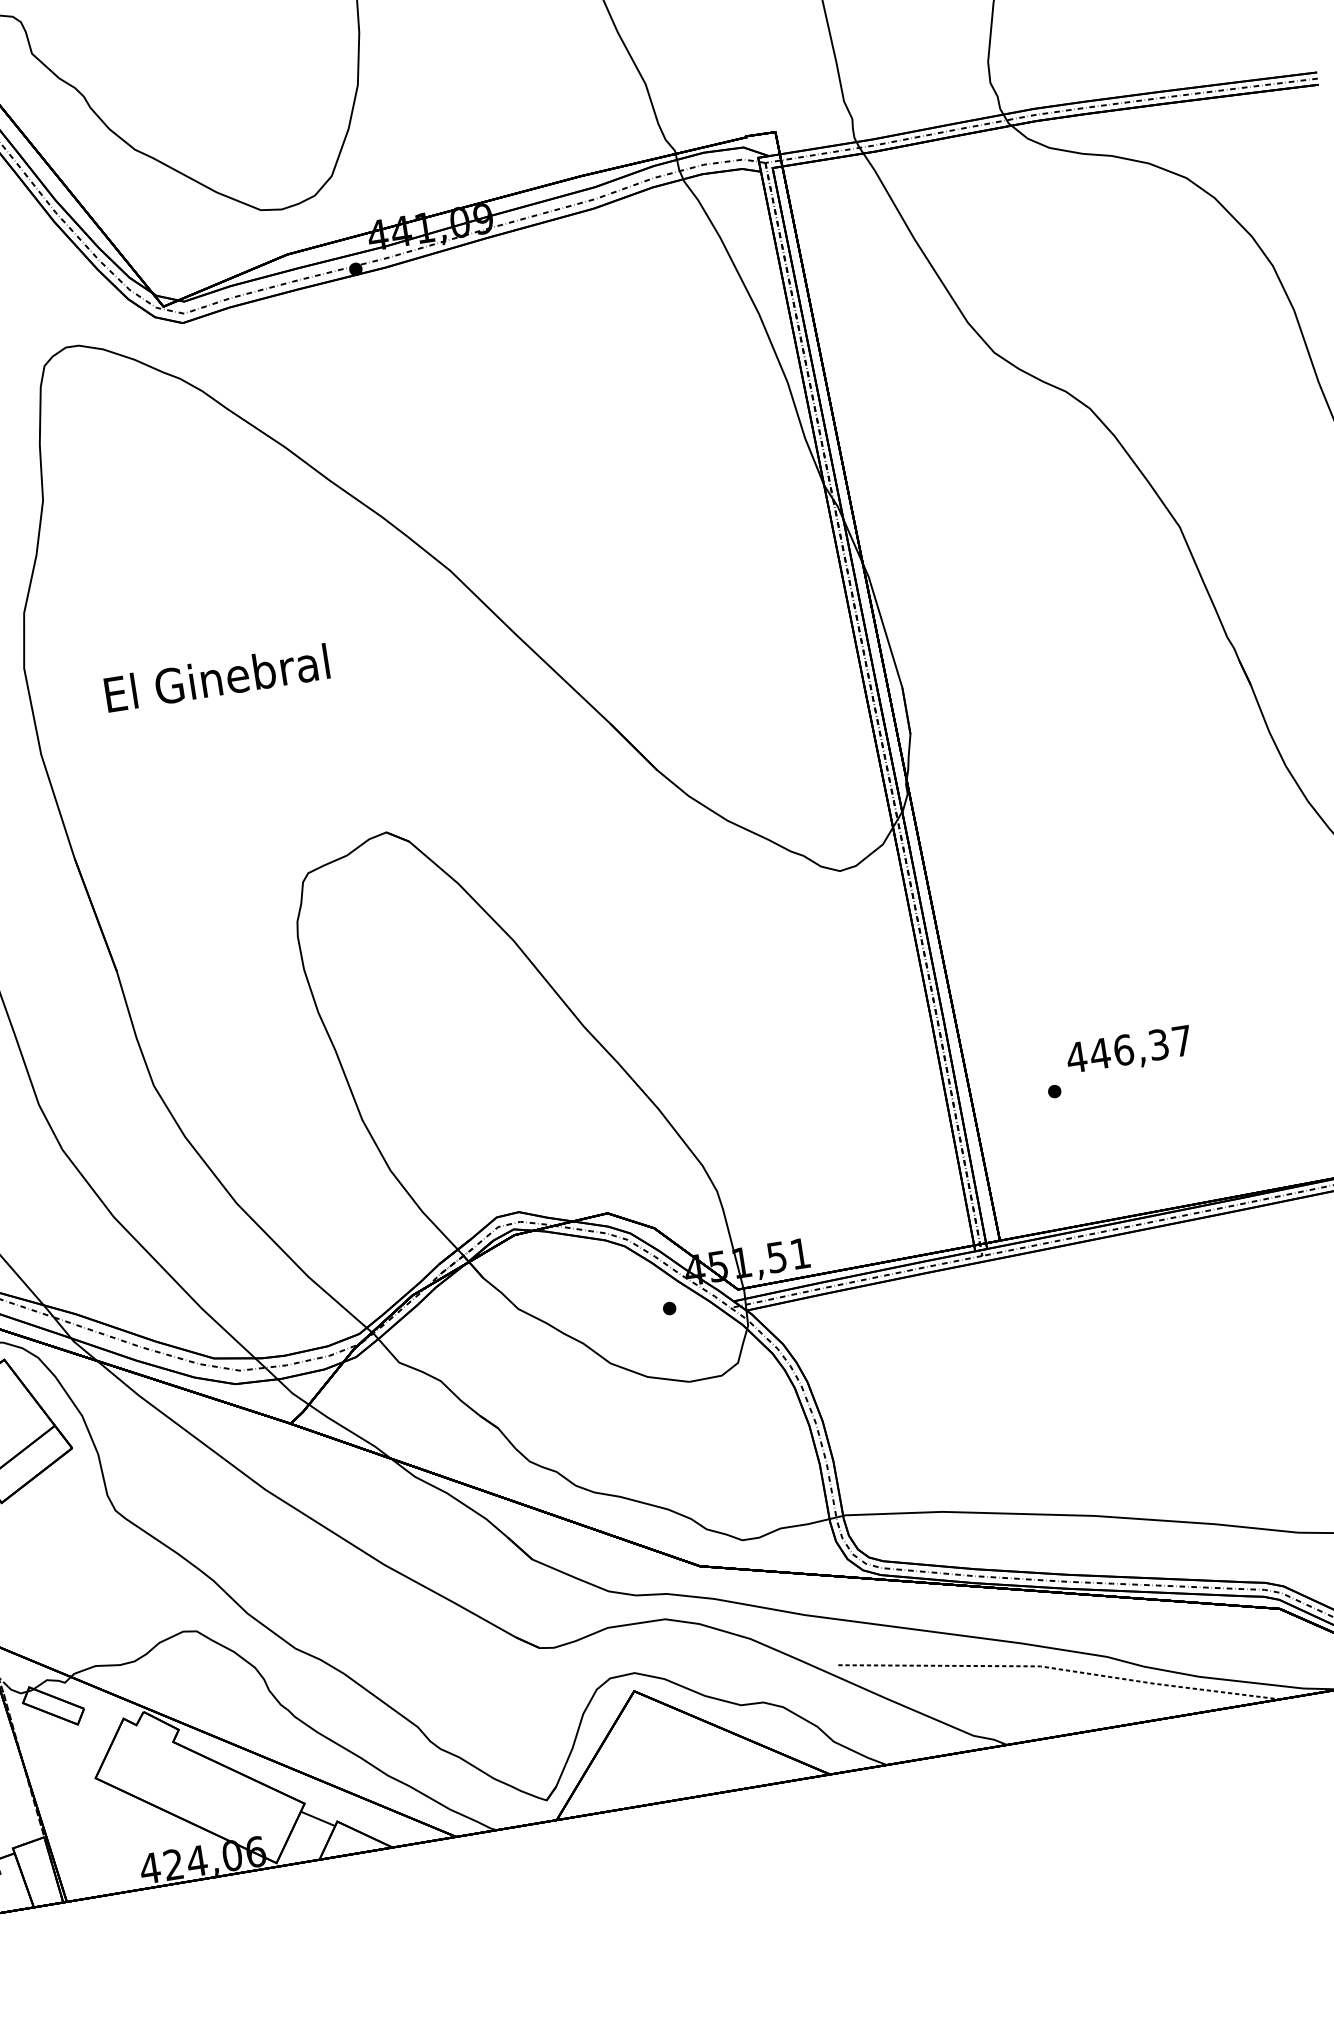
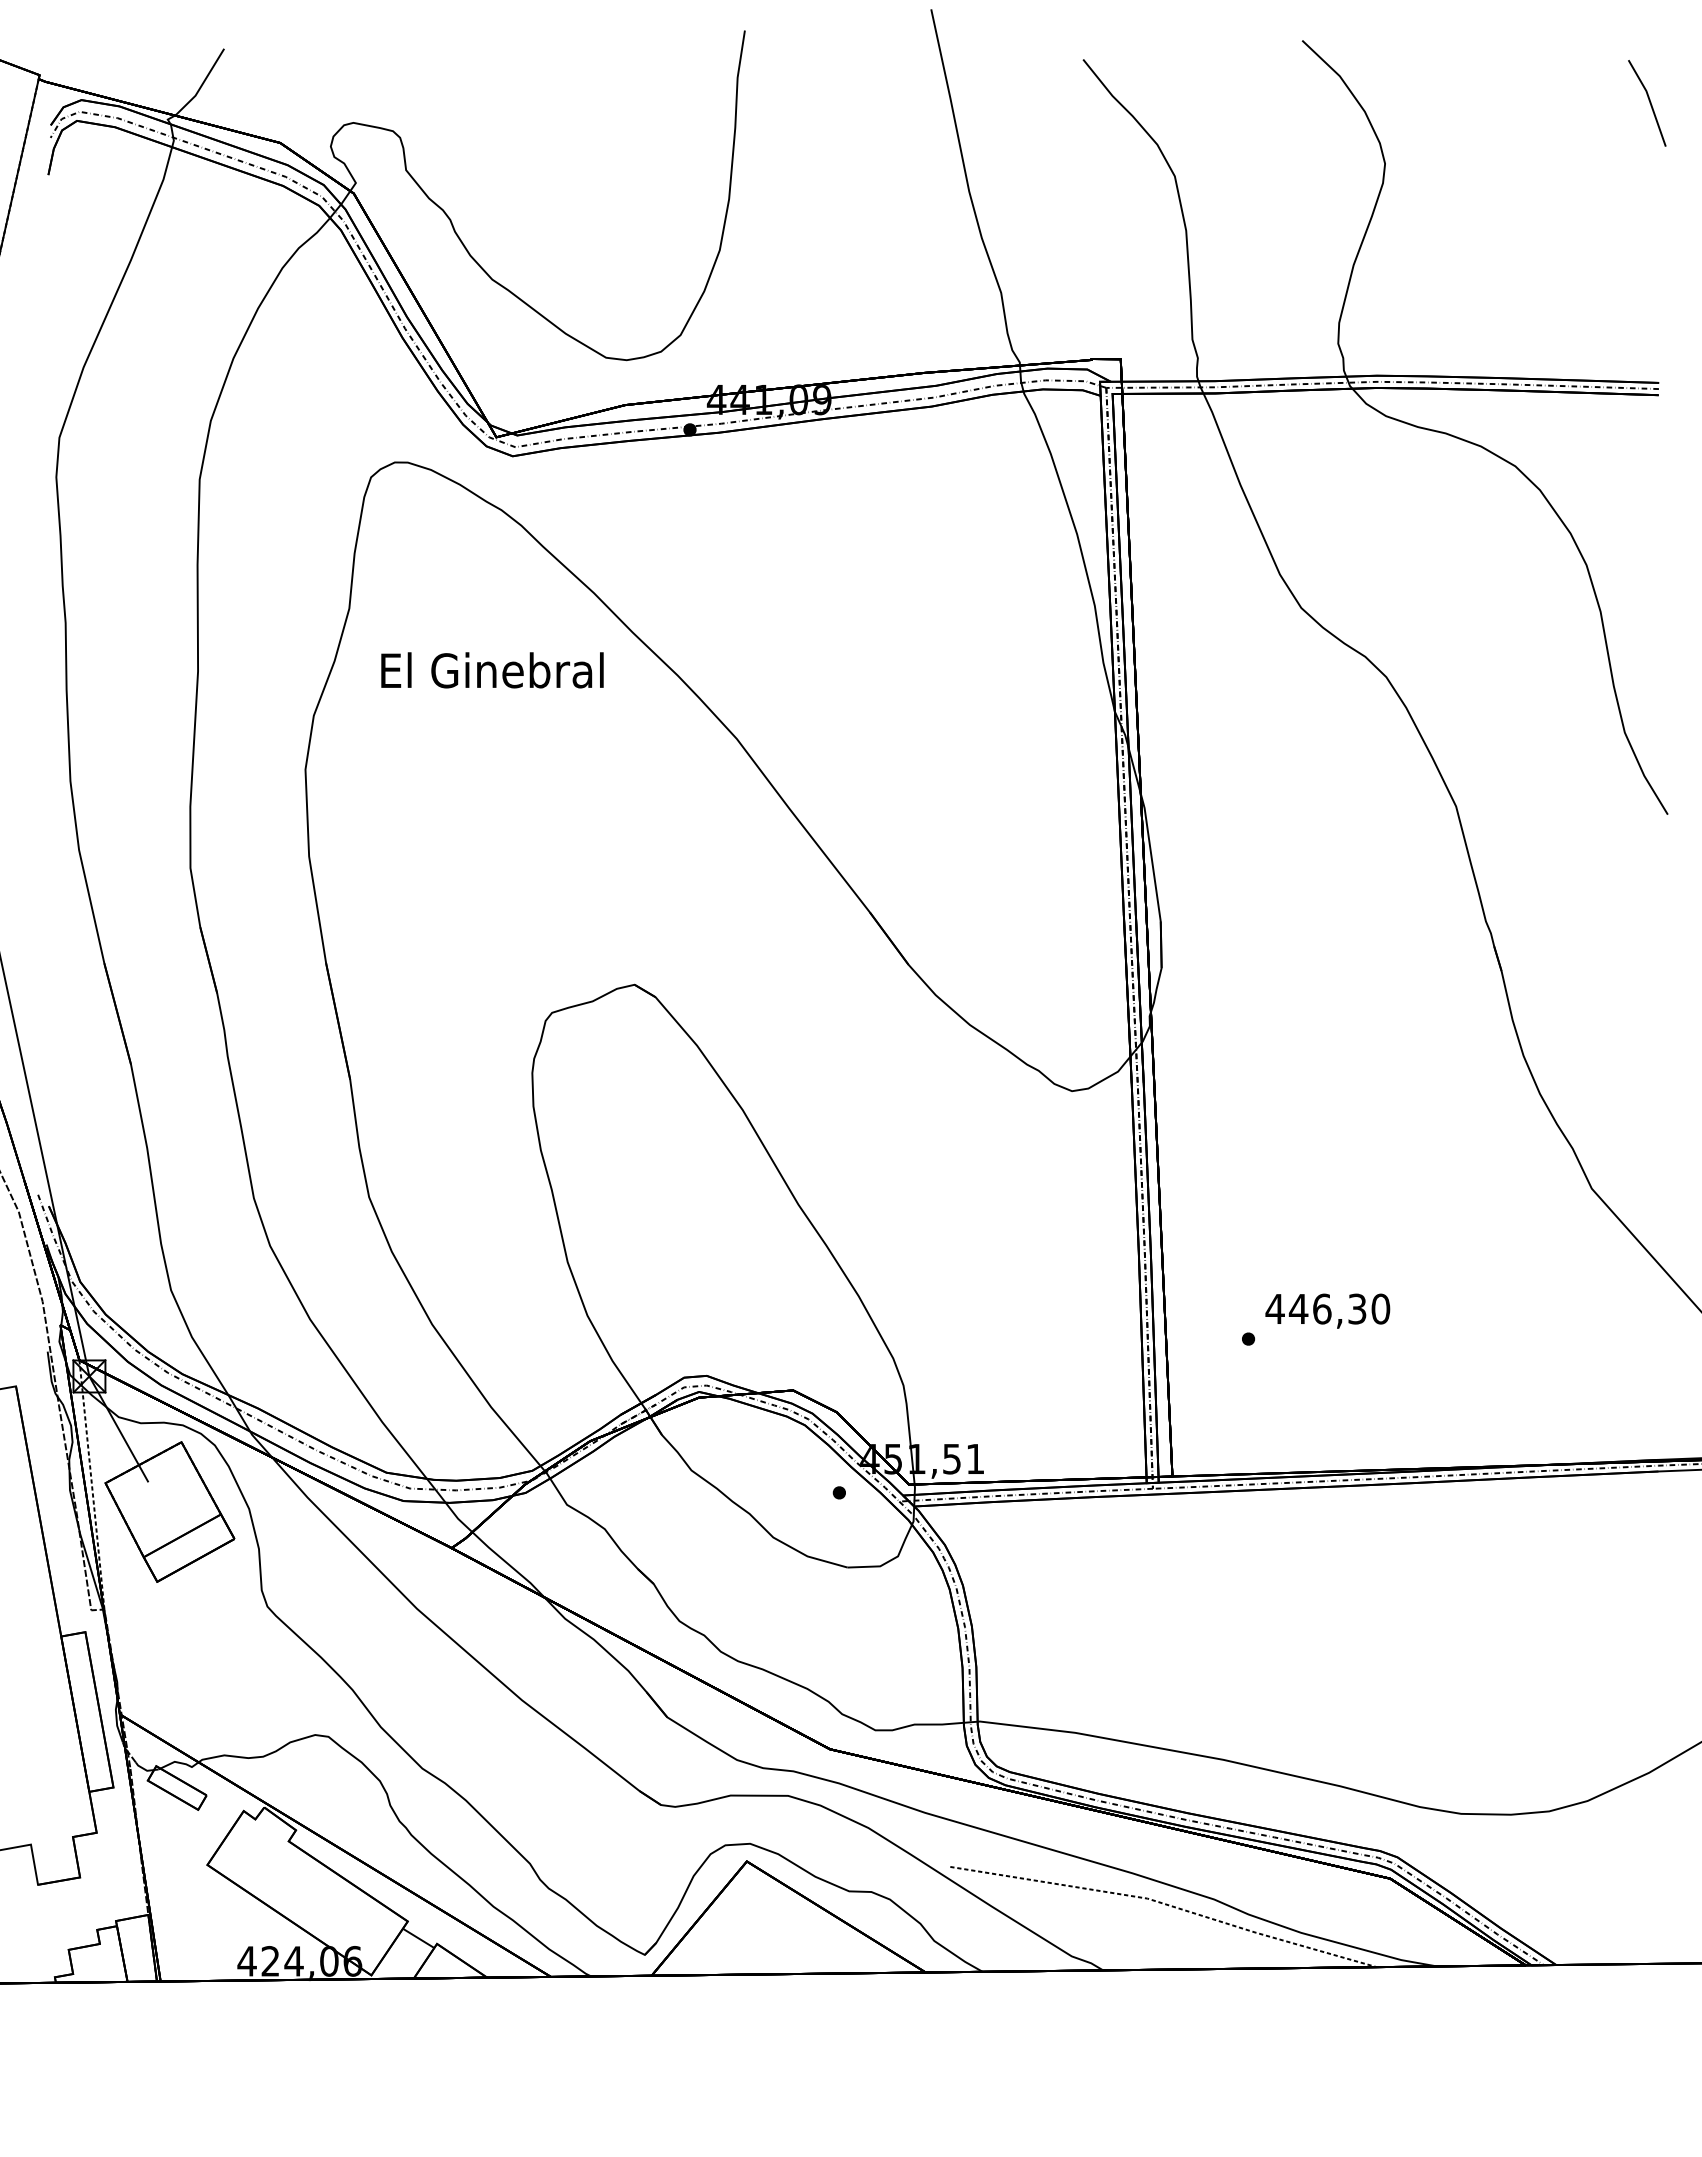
text: (217, 678) -> (492, 670), moved
text: (1181, 1040) -> (1380, 1308), 446,37 -> 446,30

